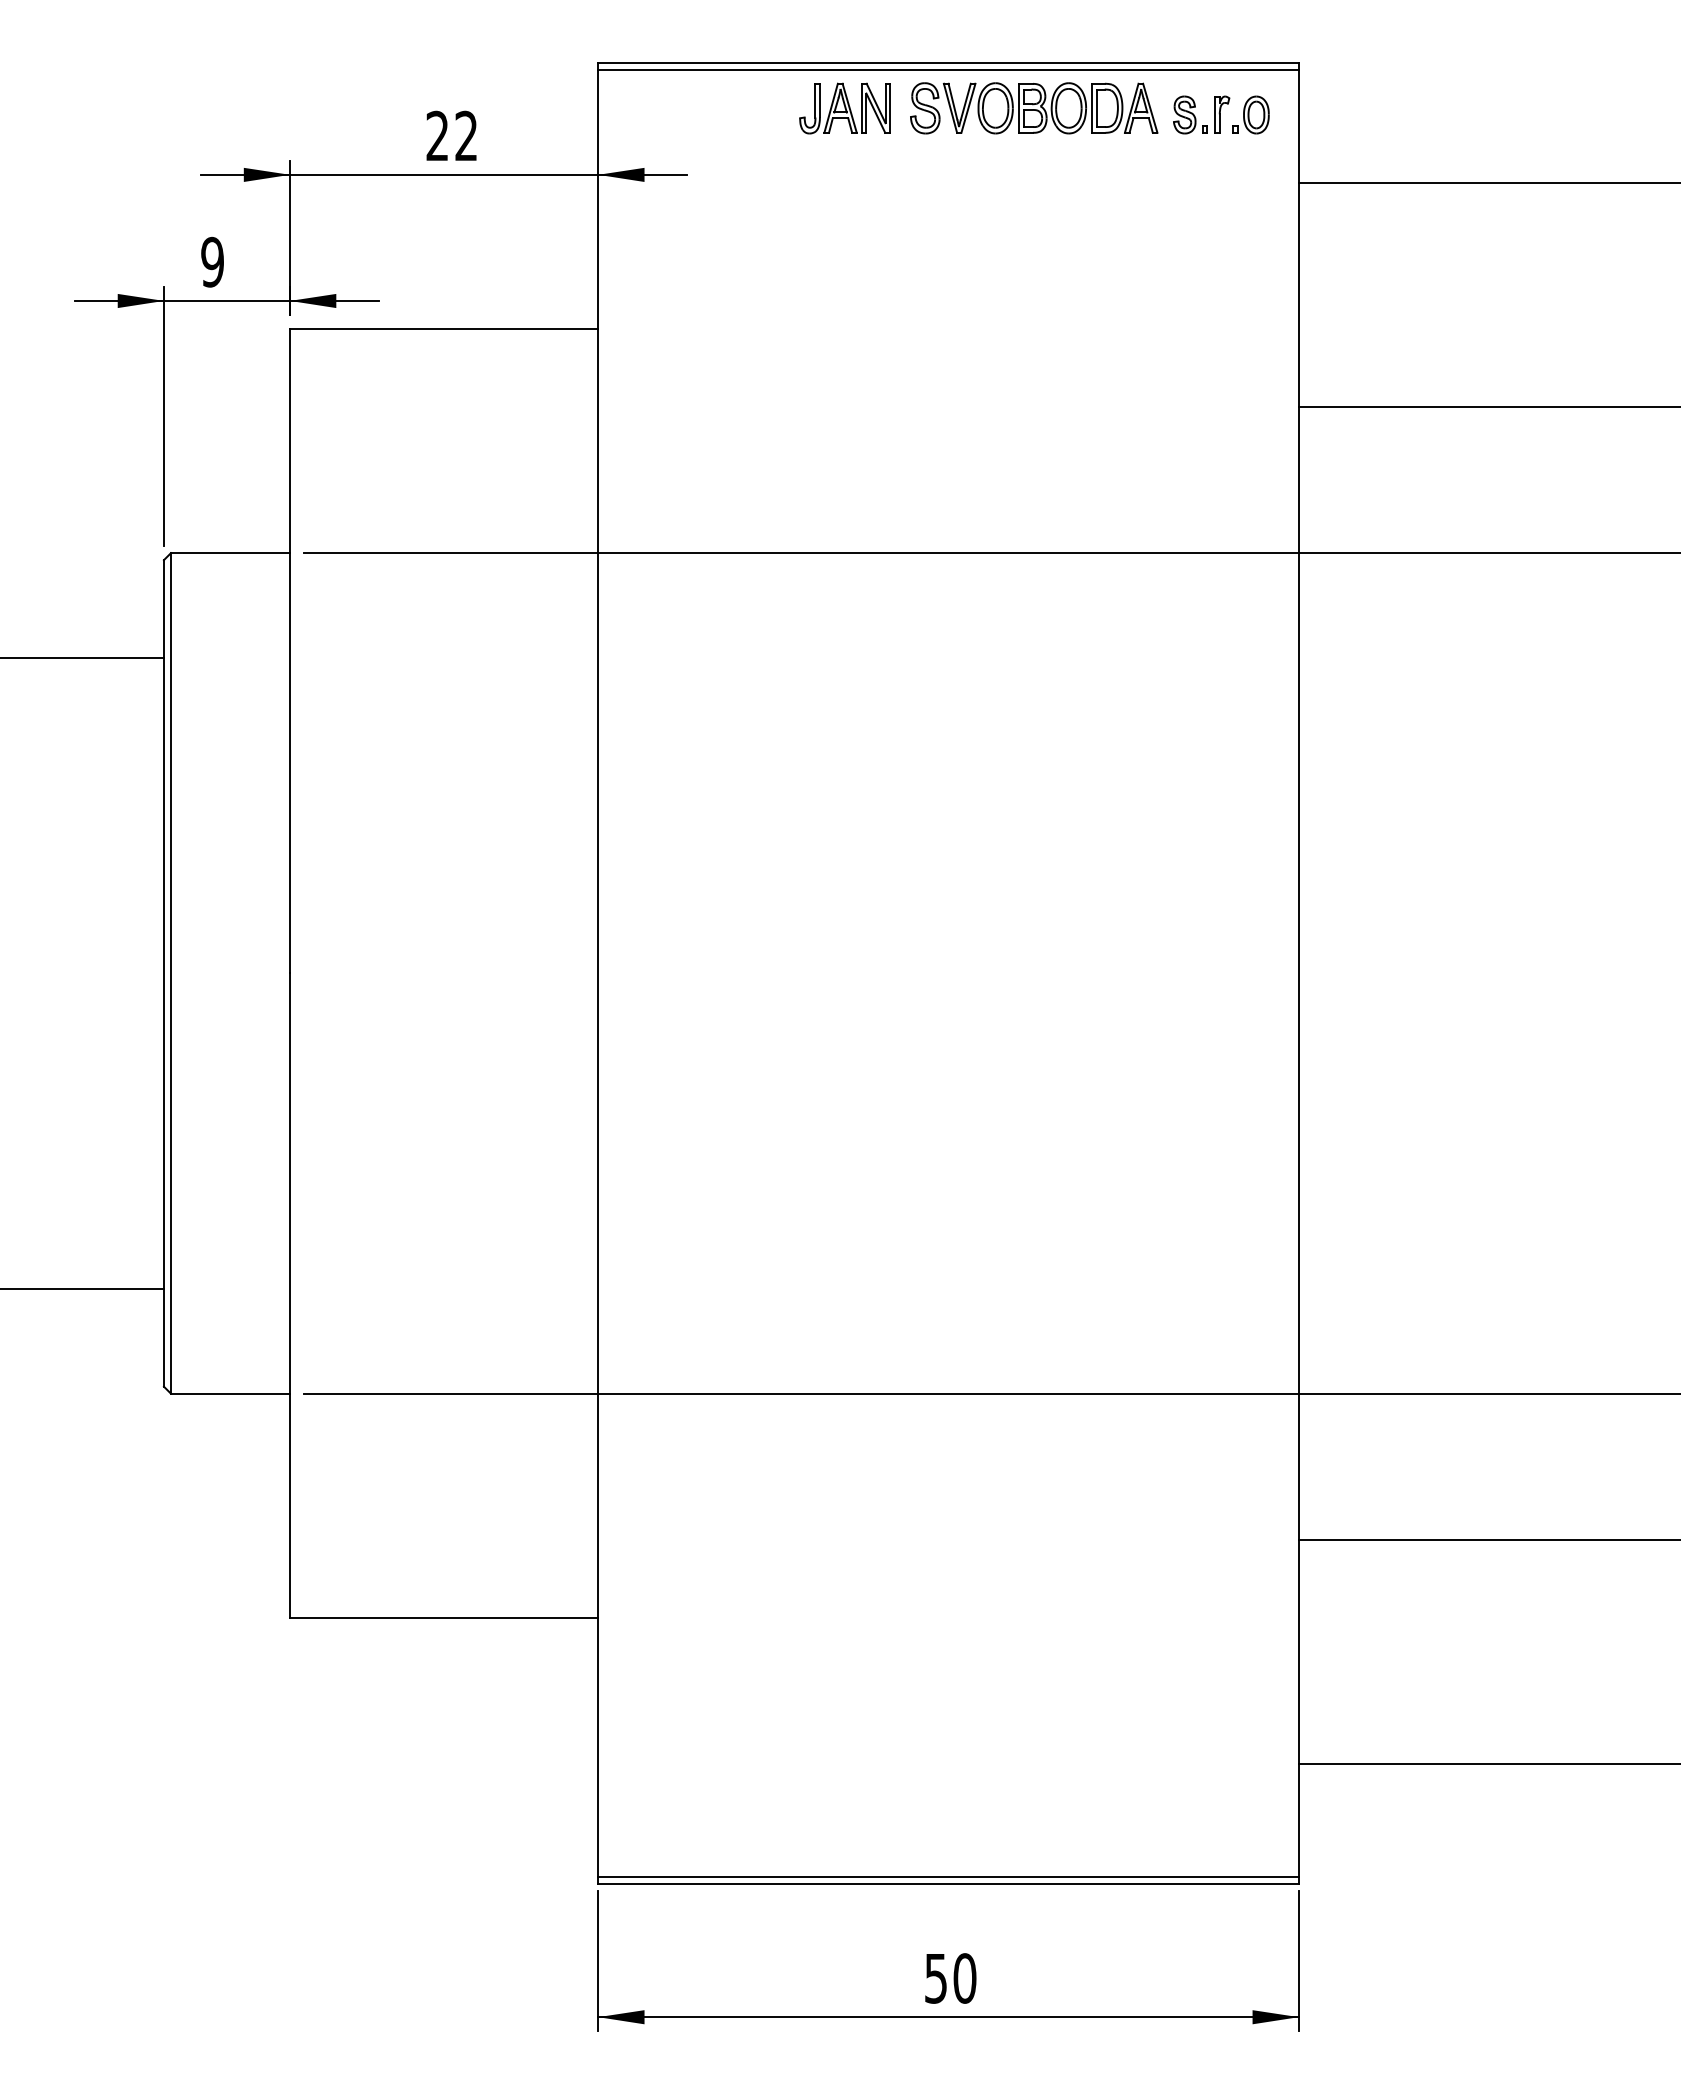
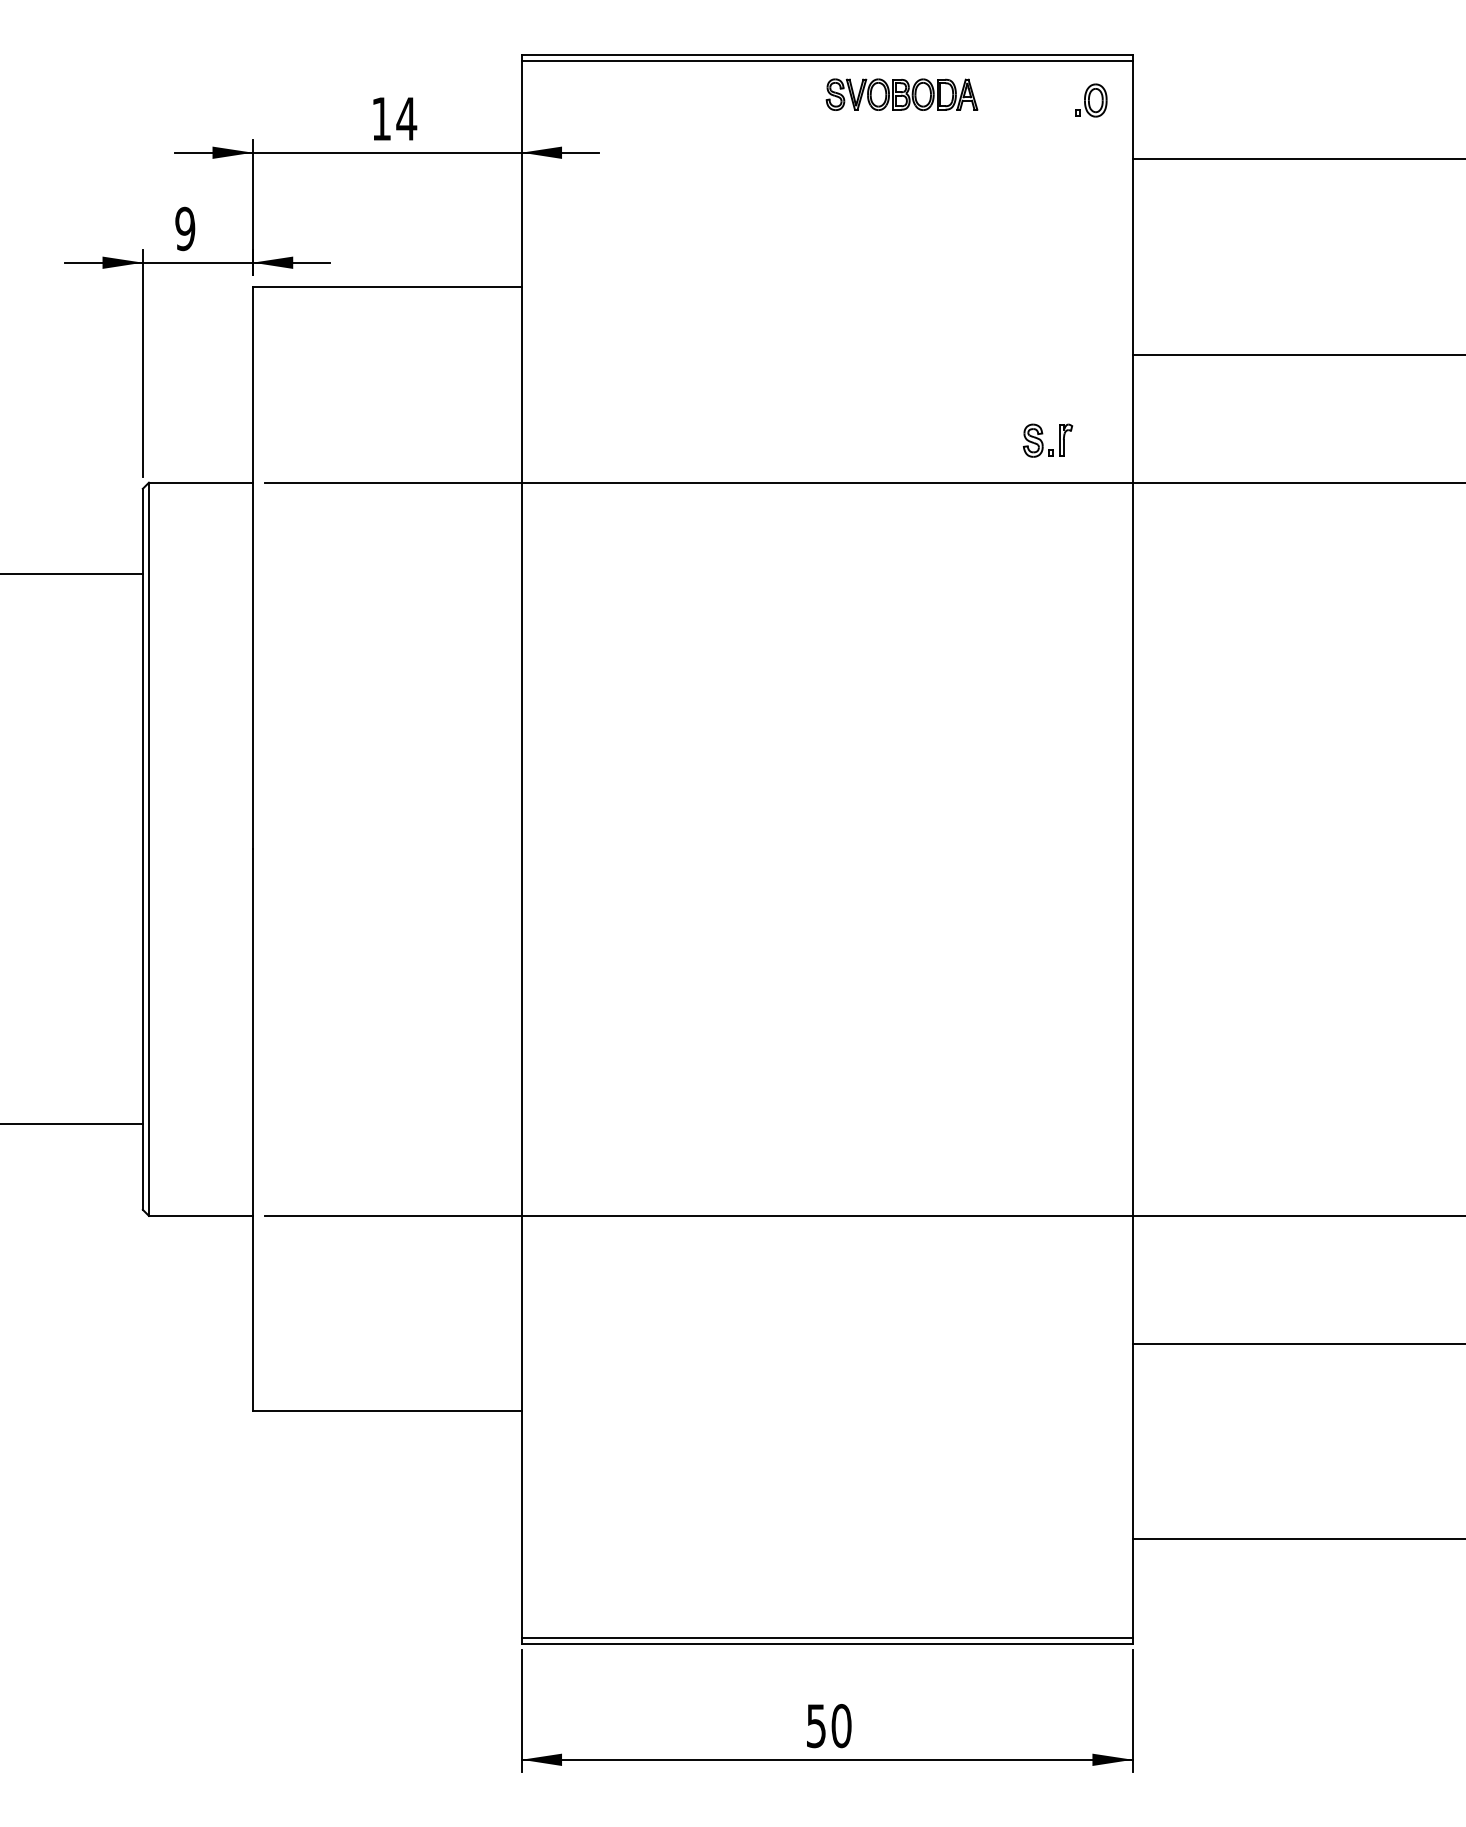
part: (844, 108) -> (736, 94), removed
part: (1034, 108) -> (902, 94), size x0.7
part: (1195, 116) -> (1042, 442), moved
text: (452, 135) -> (394, 118), 22 -> 14

